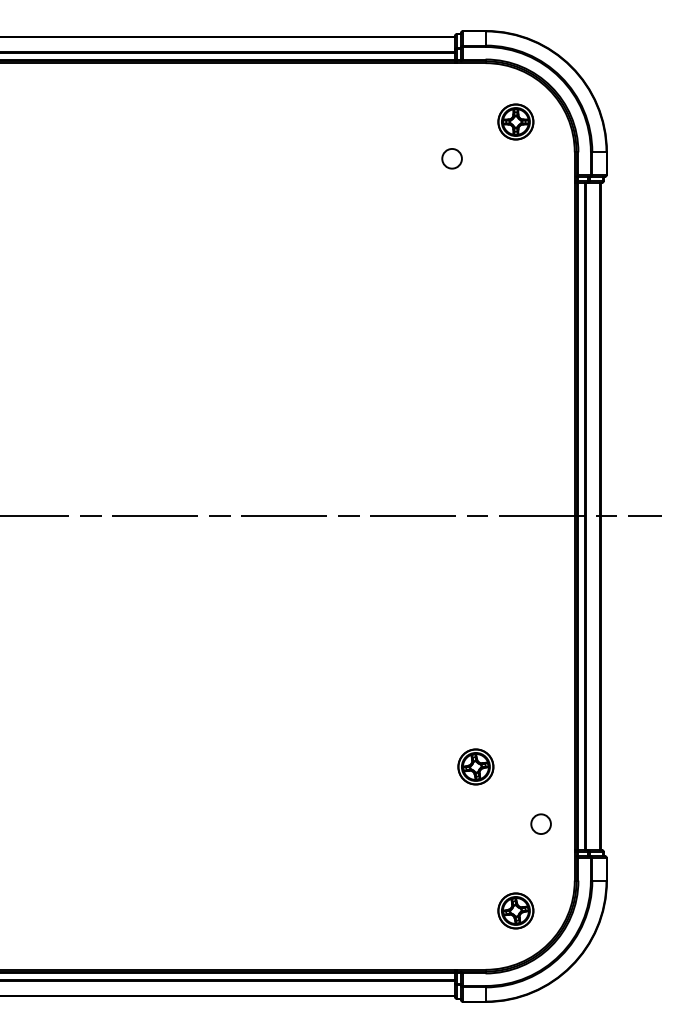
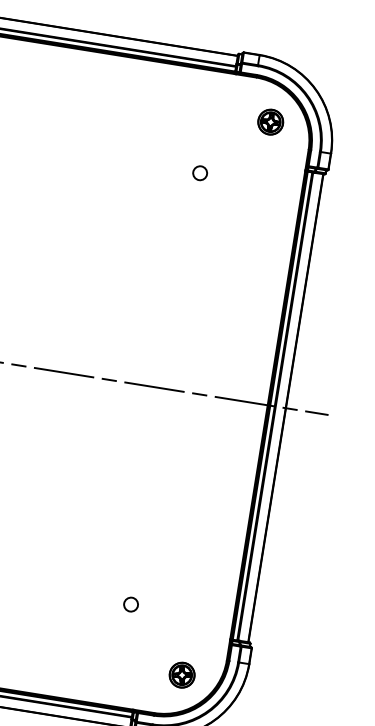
circle: (451, 158) -> (199, 172), moved
part: (475, 766) -> (170, 569), removed
circle: (540, 823) -> (130, 604), moved

